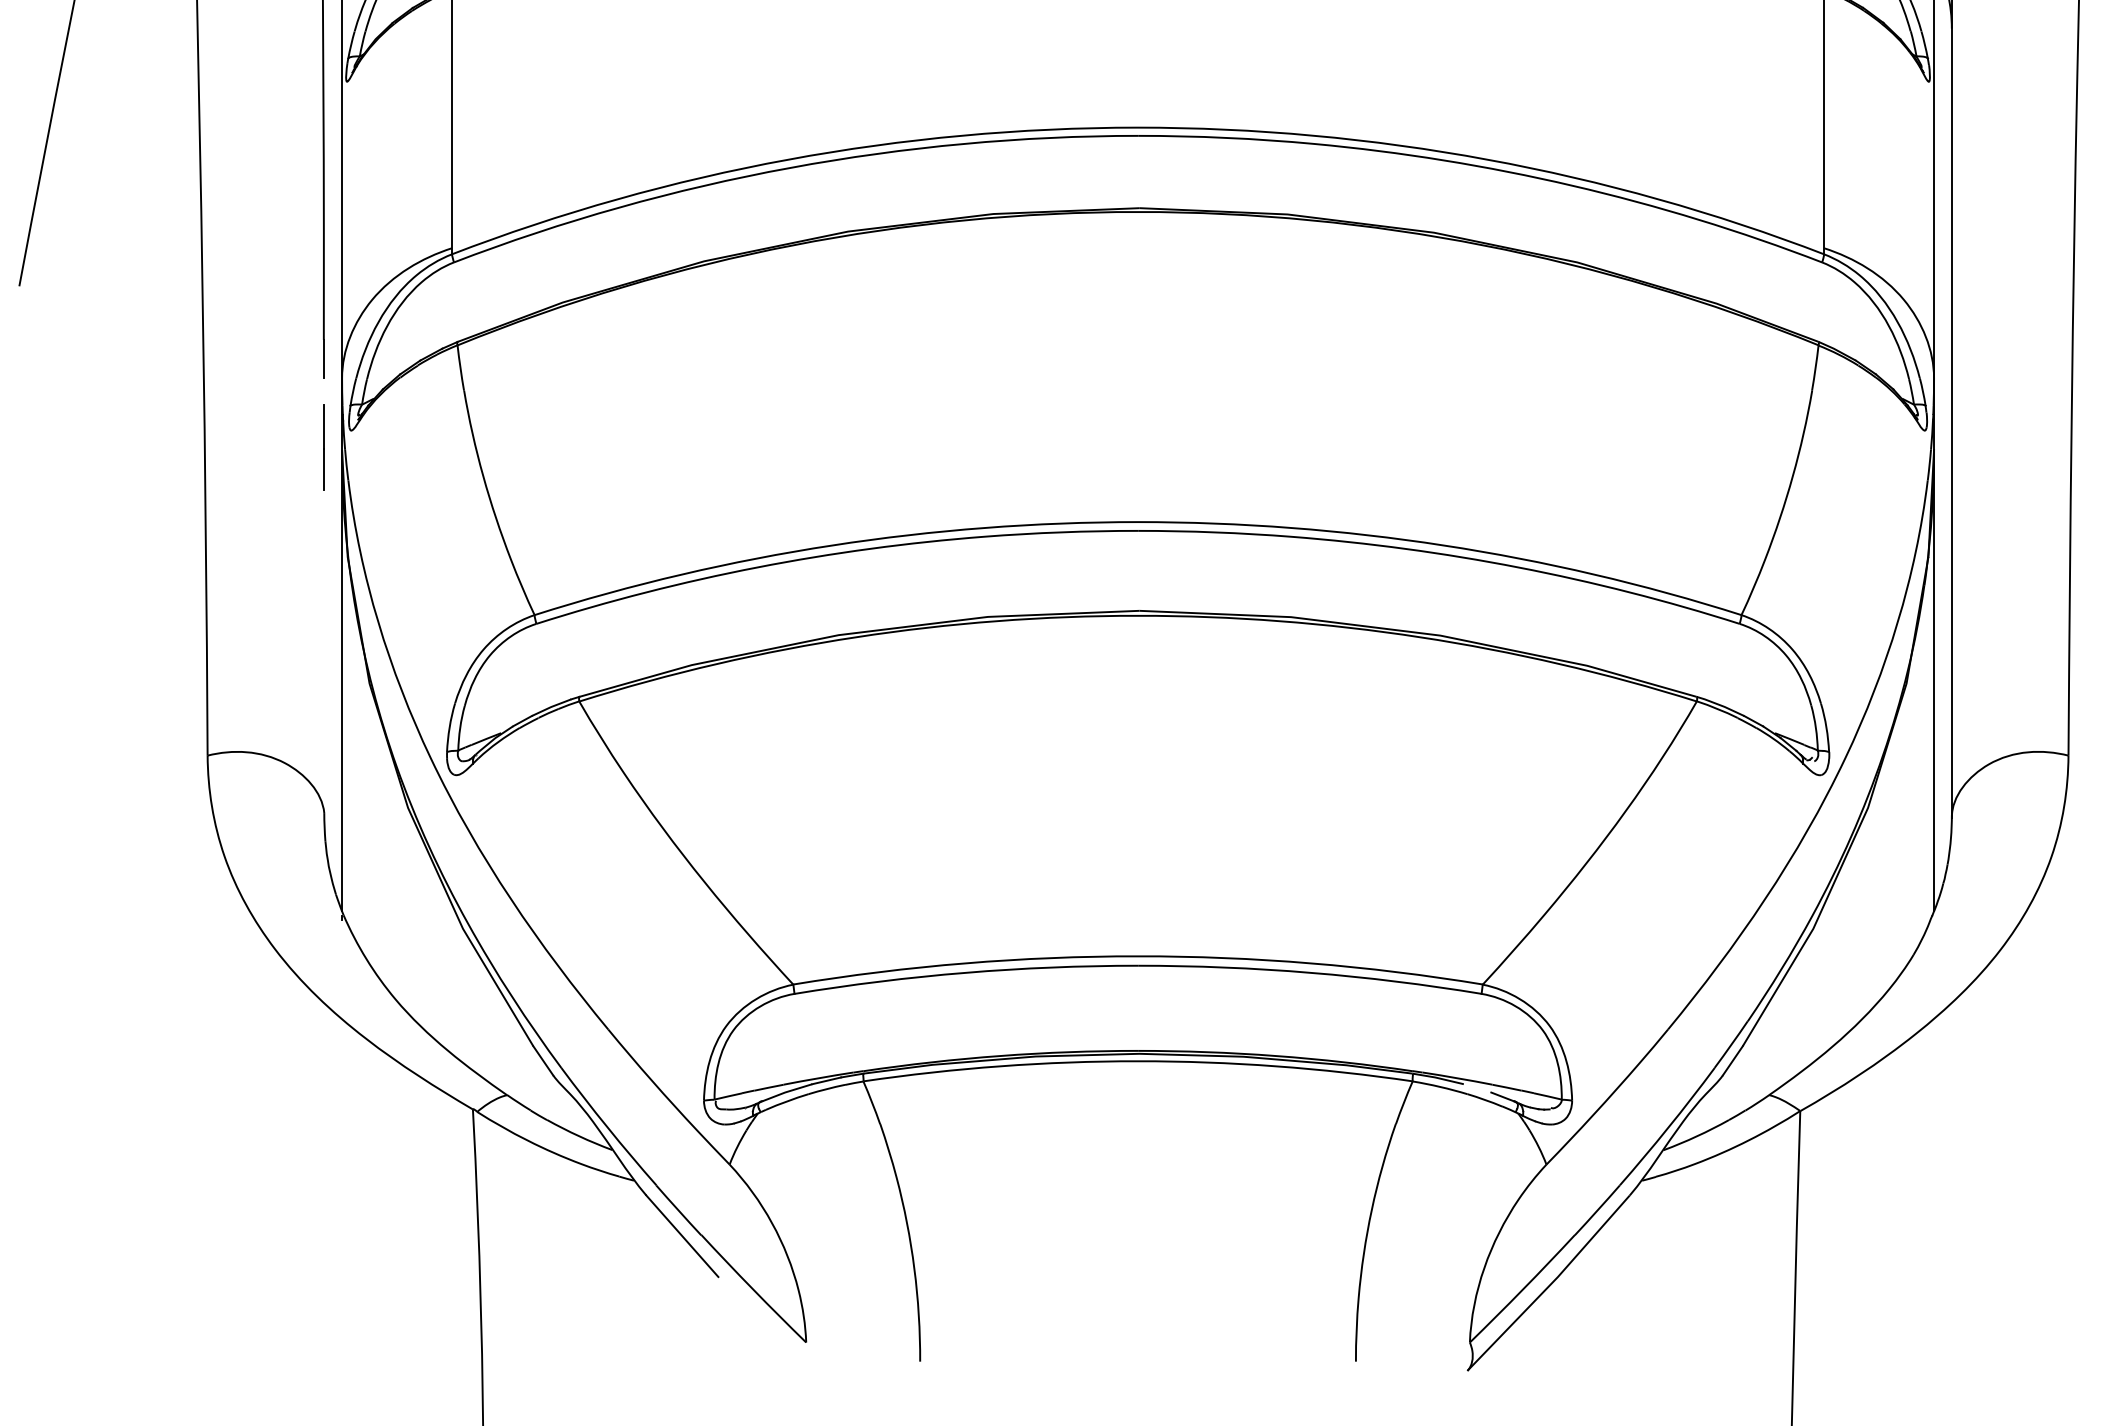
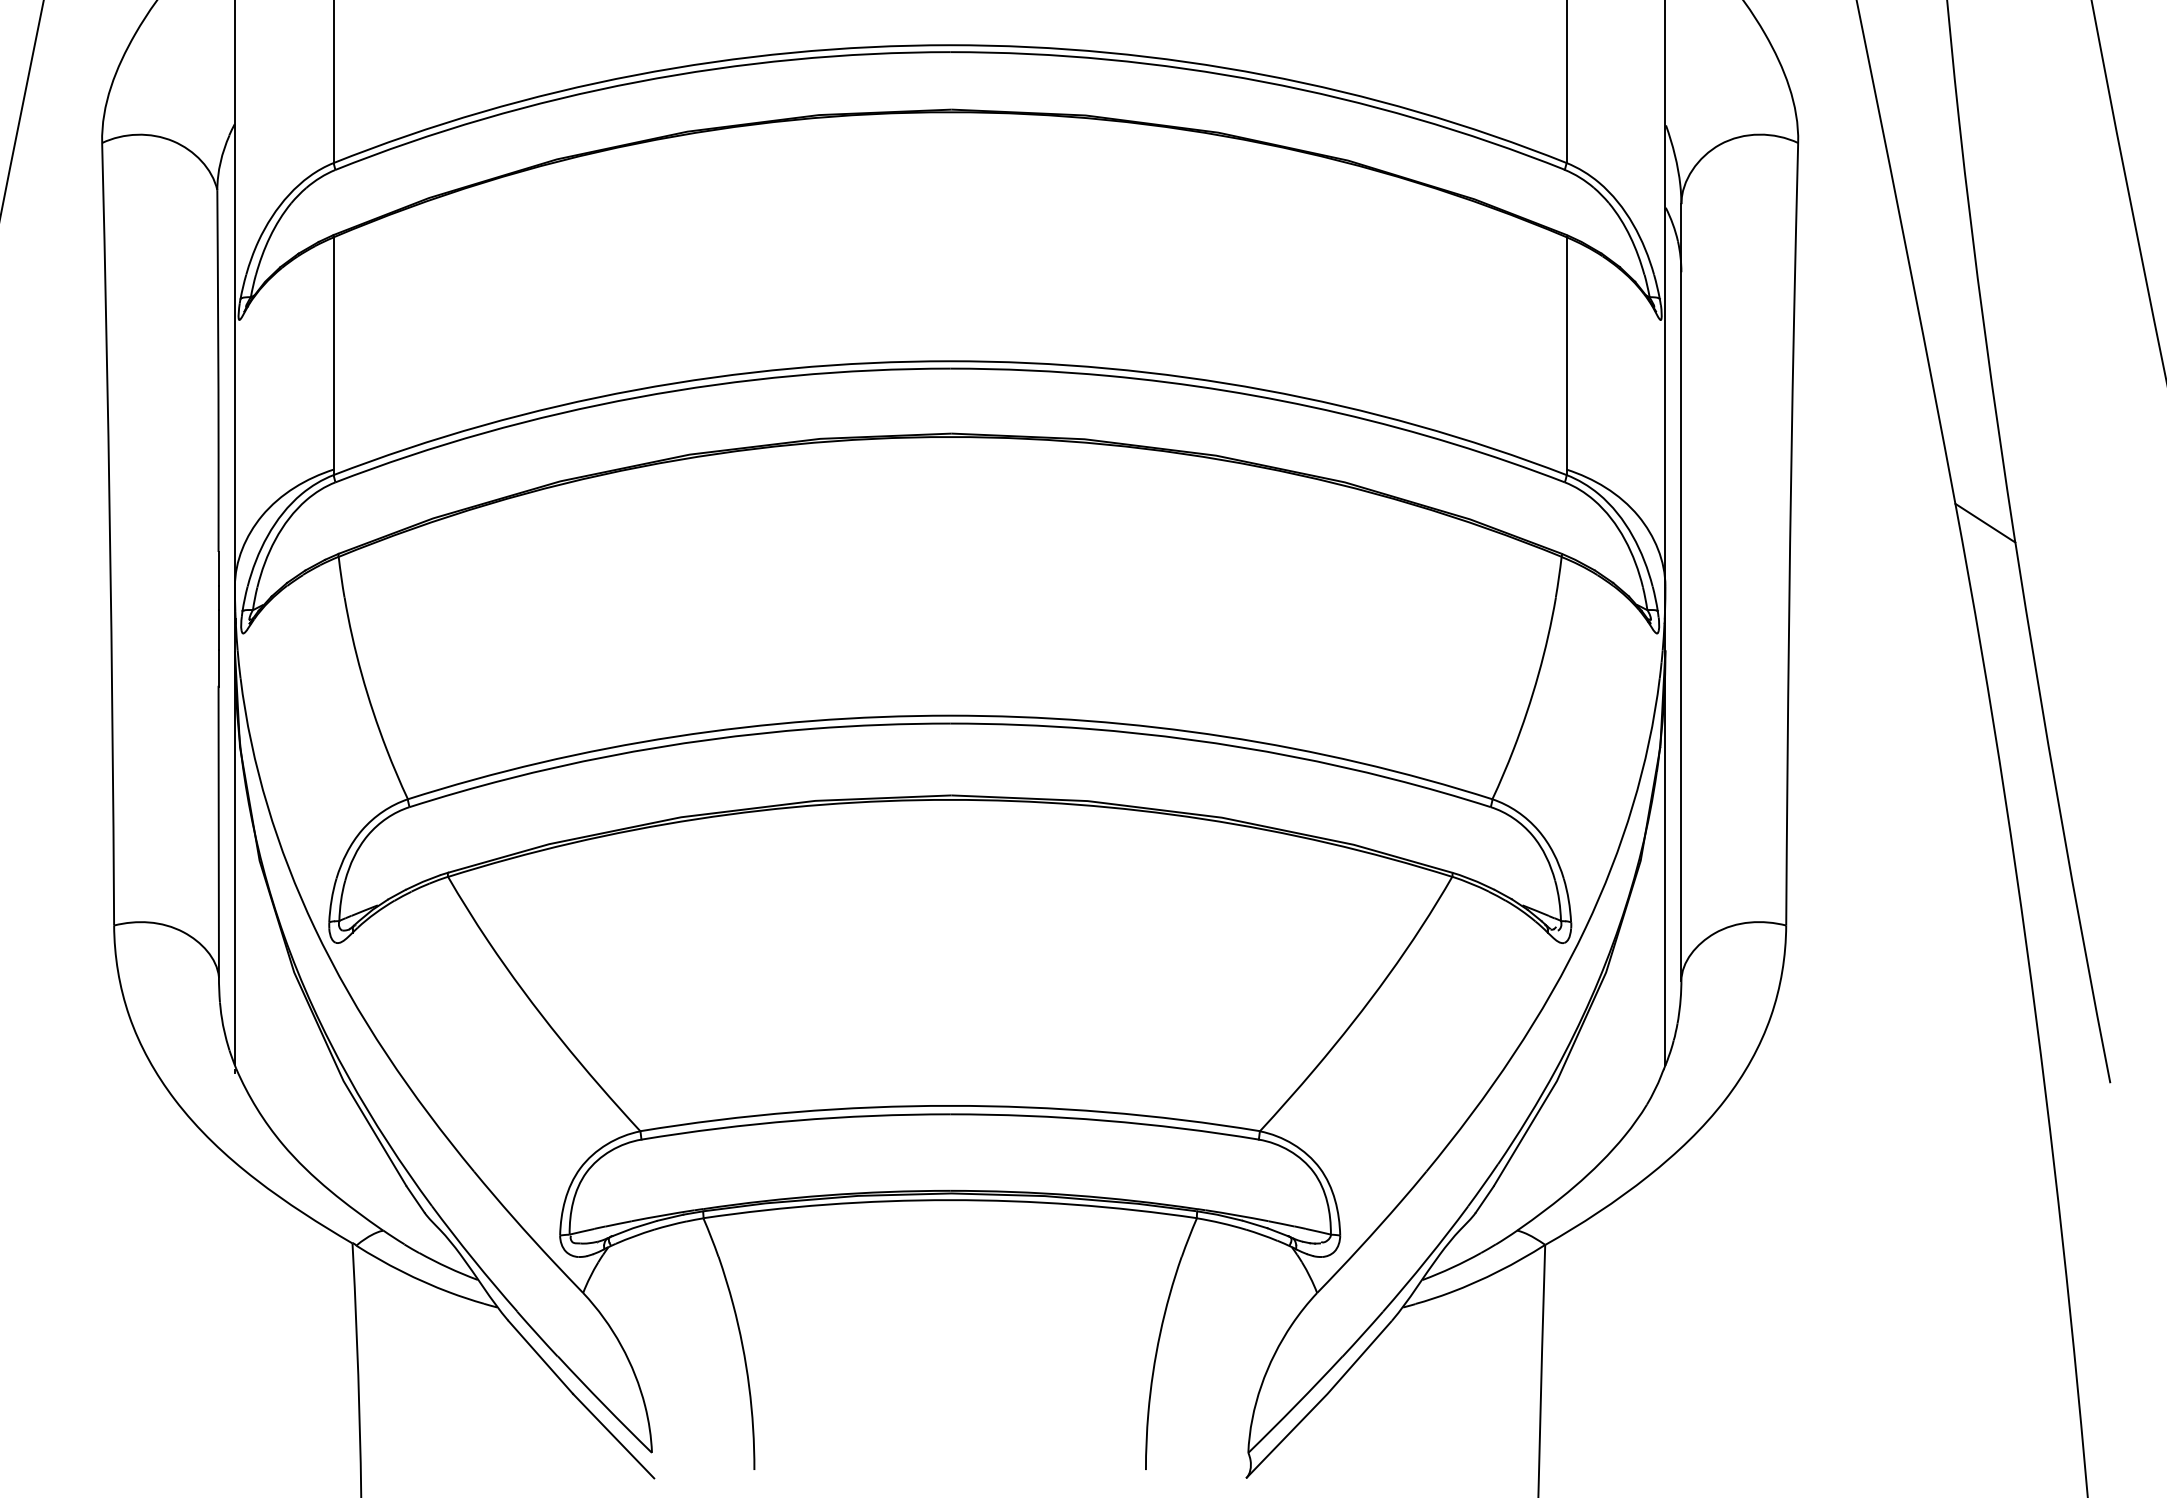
line: (323, 390) -> (218, 597), added
line: (323, 650) -> (218, 831), added
line: (1476, 1088) -> (1254, 1224), added
line: (763, 1324) -> (613, 1436), added

